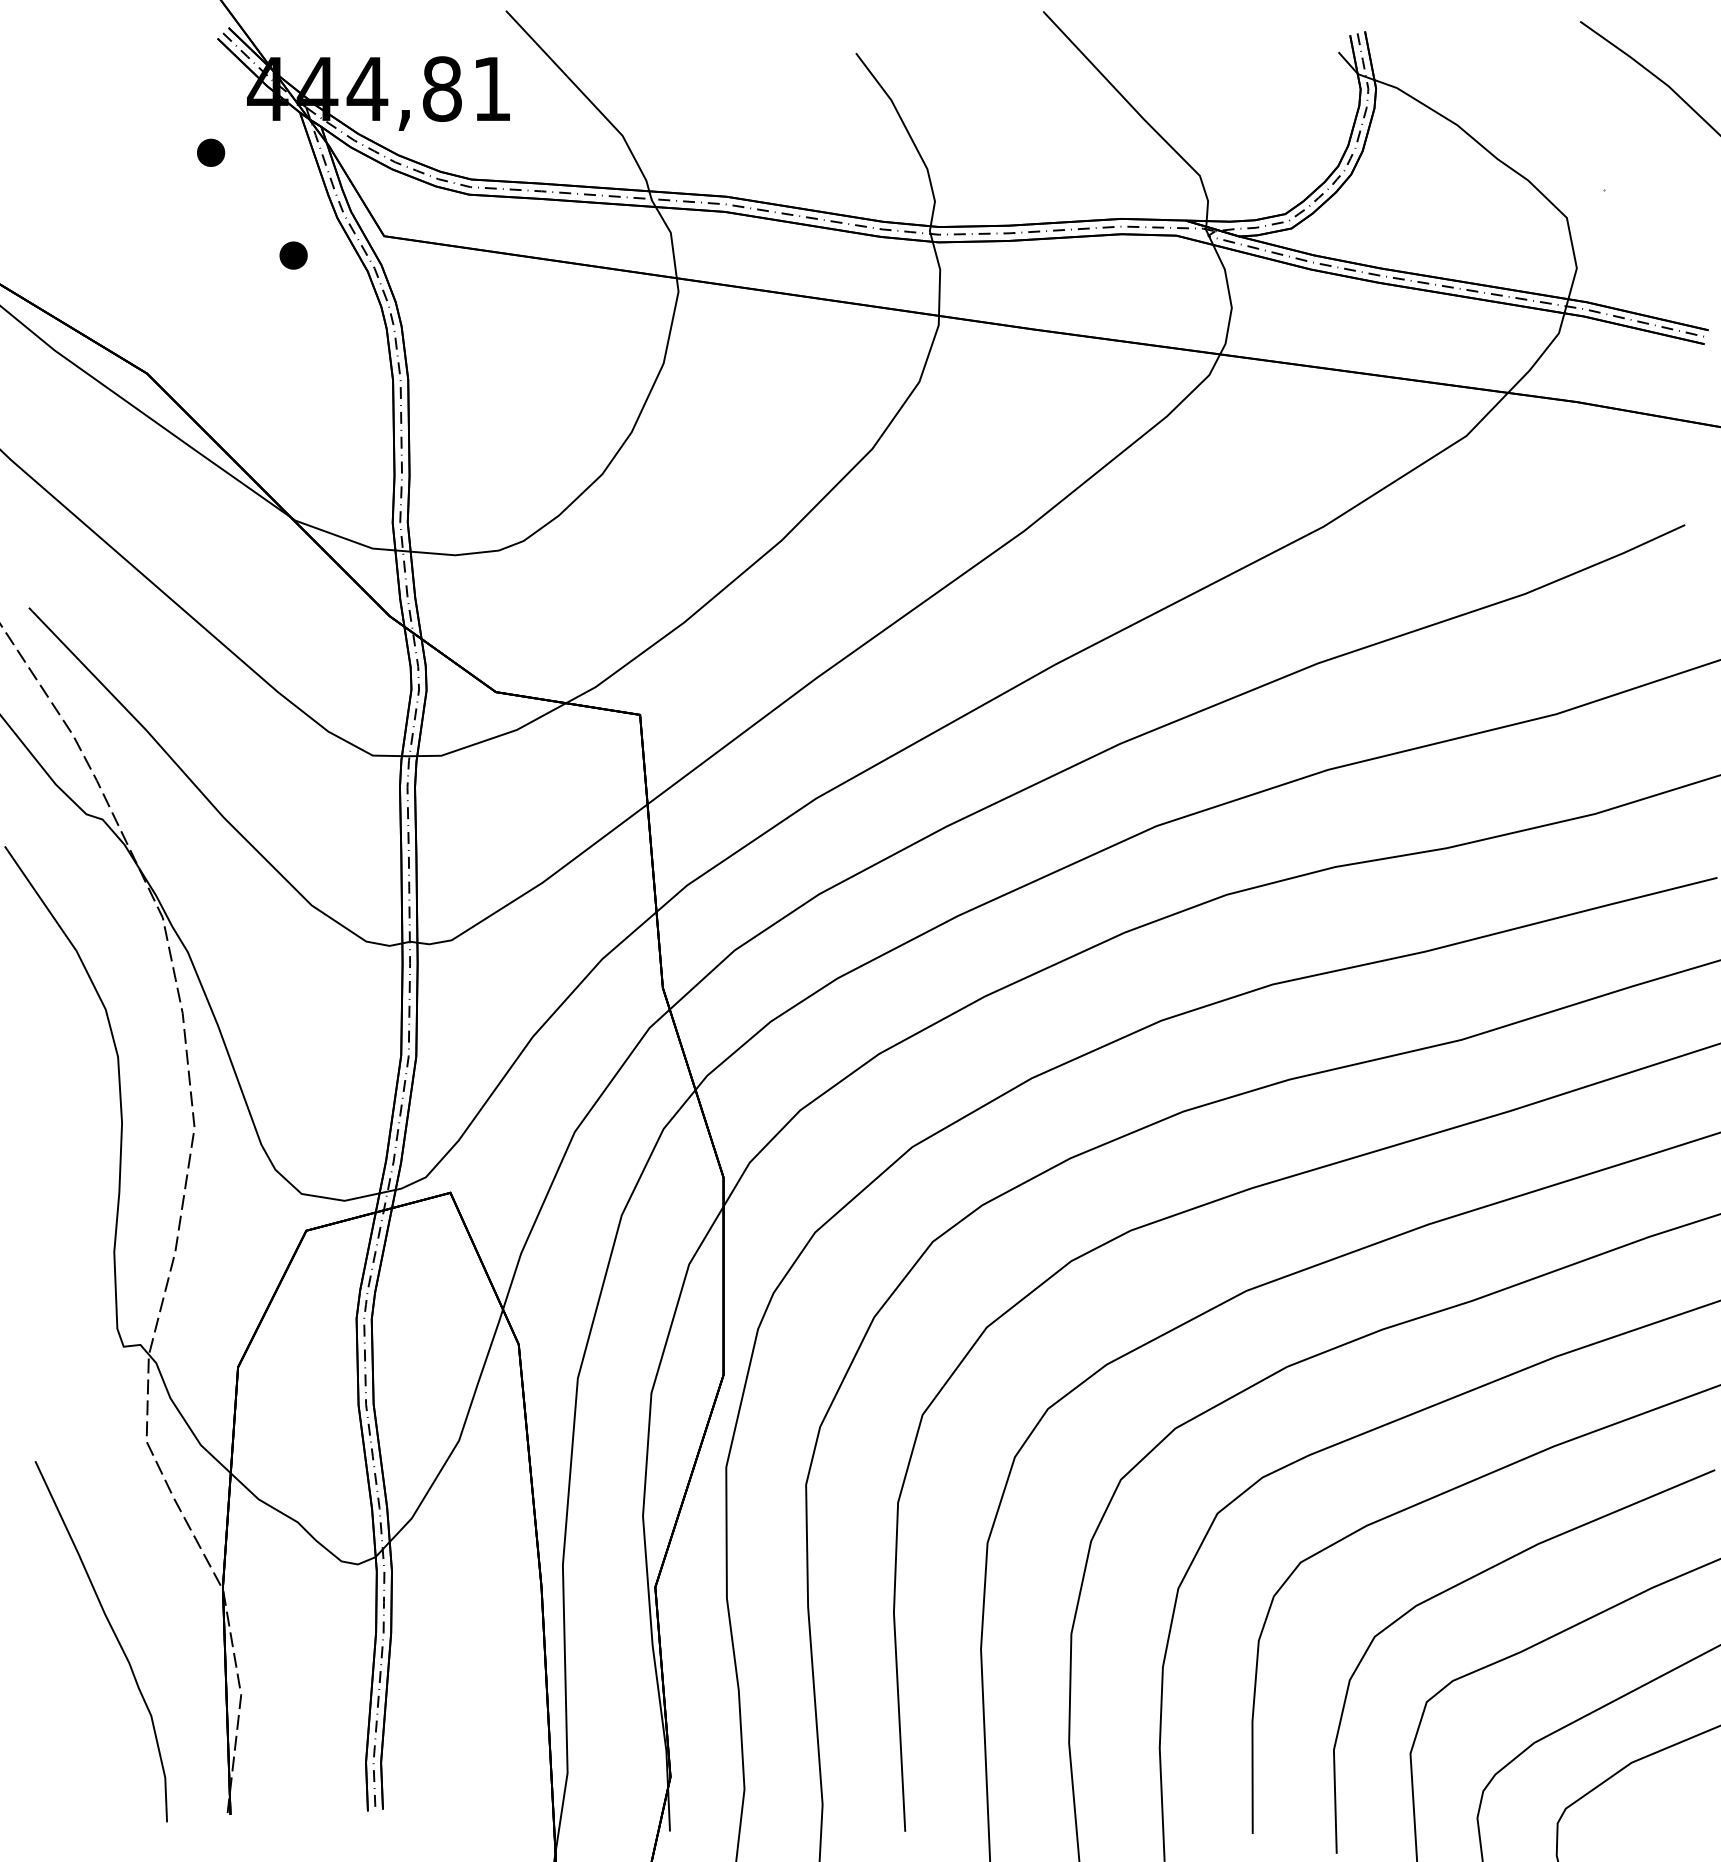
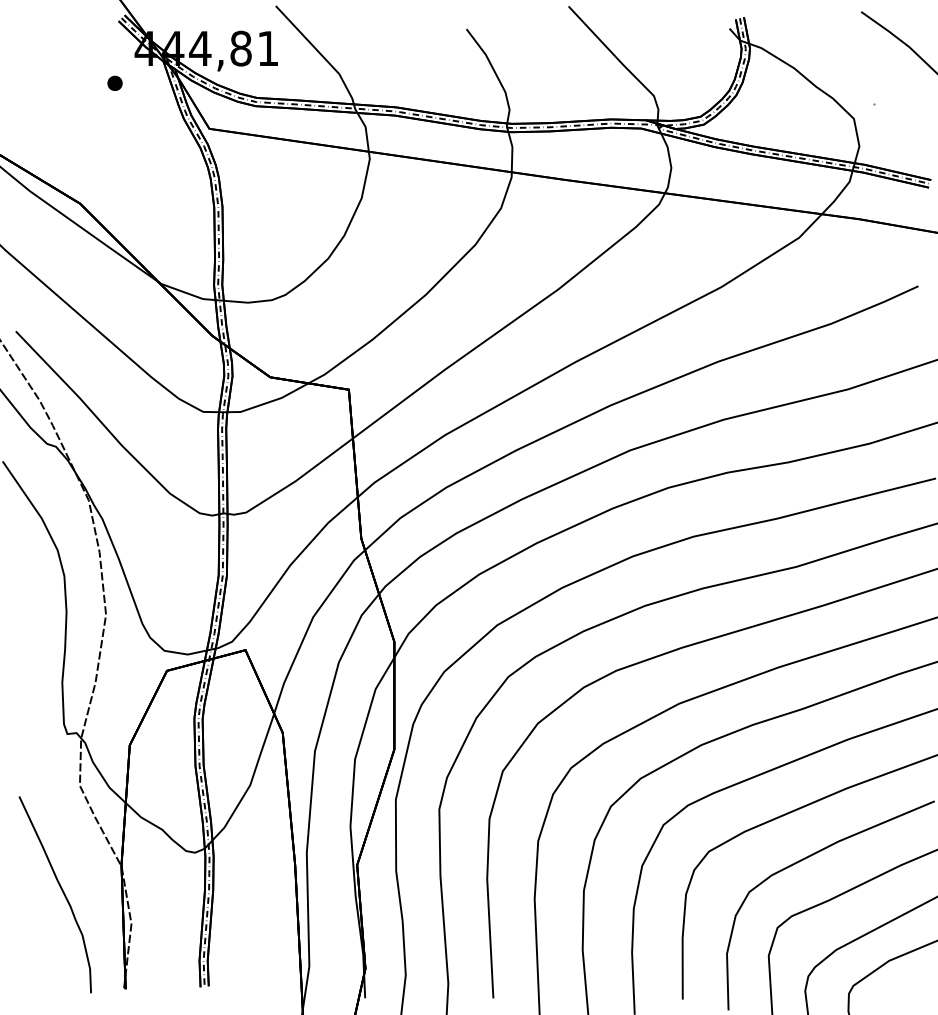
part: (292, 253) -> (159, 138), removed

